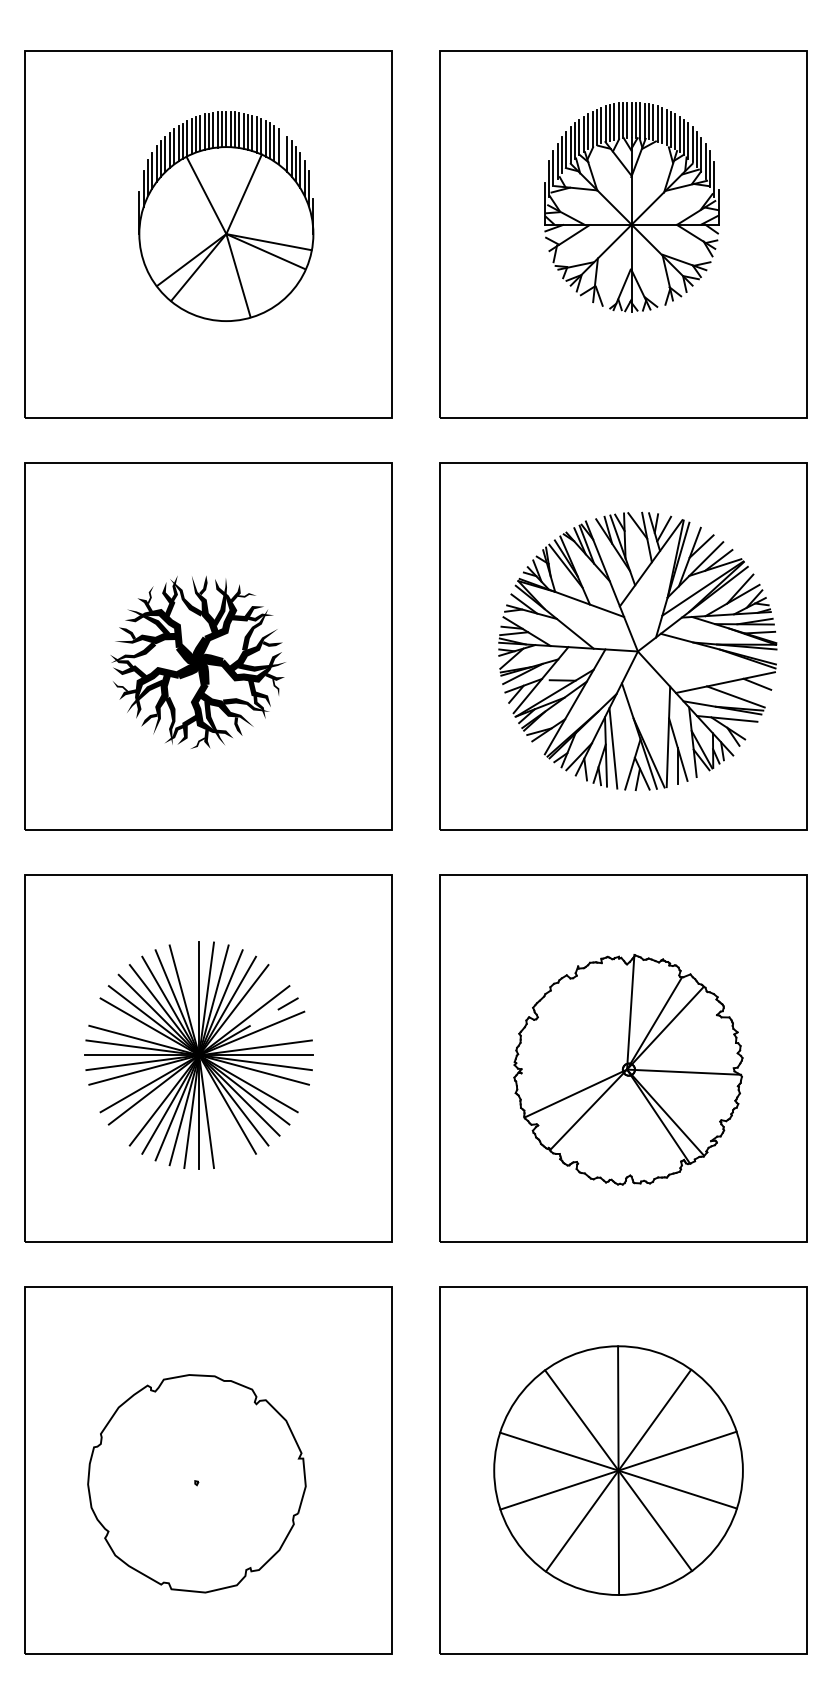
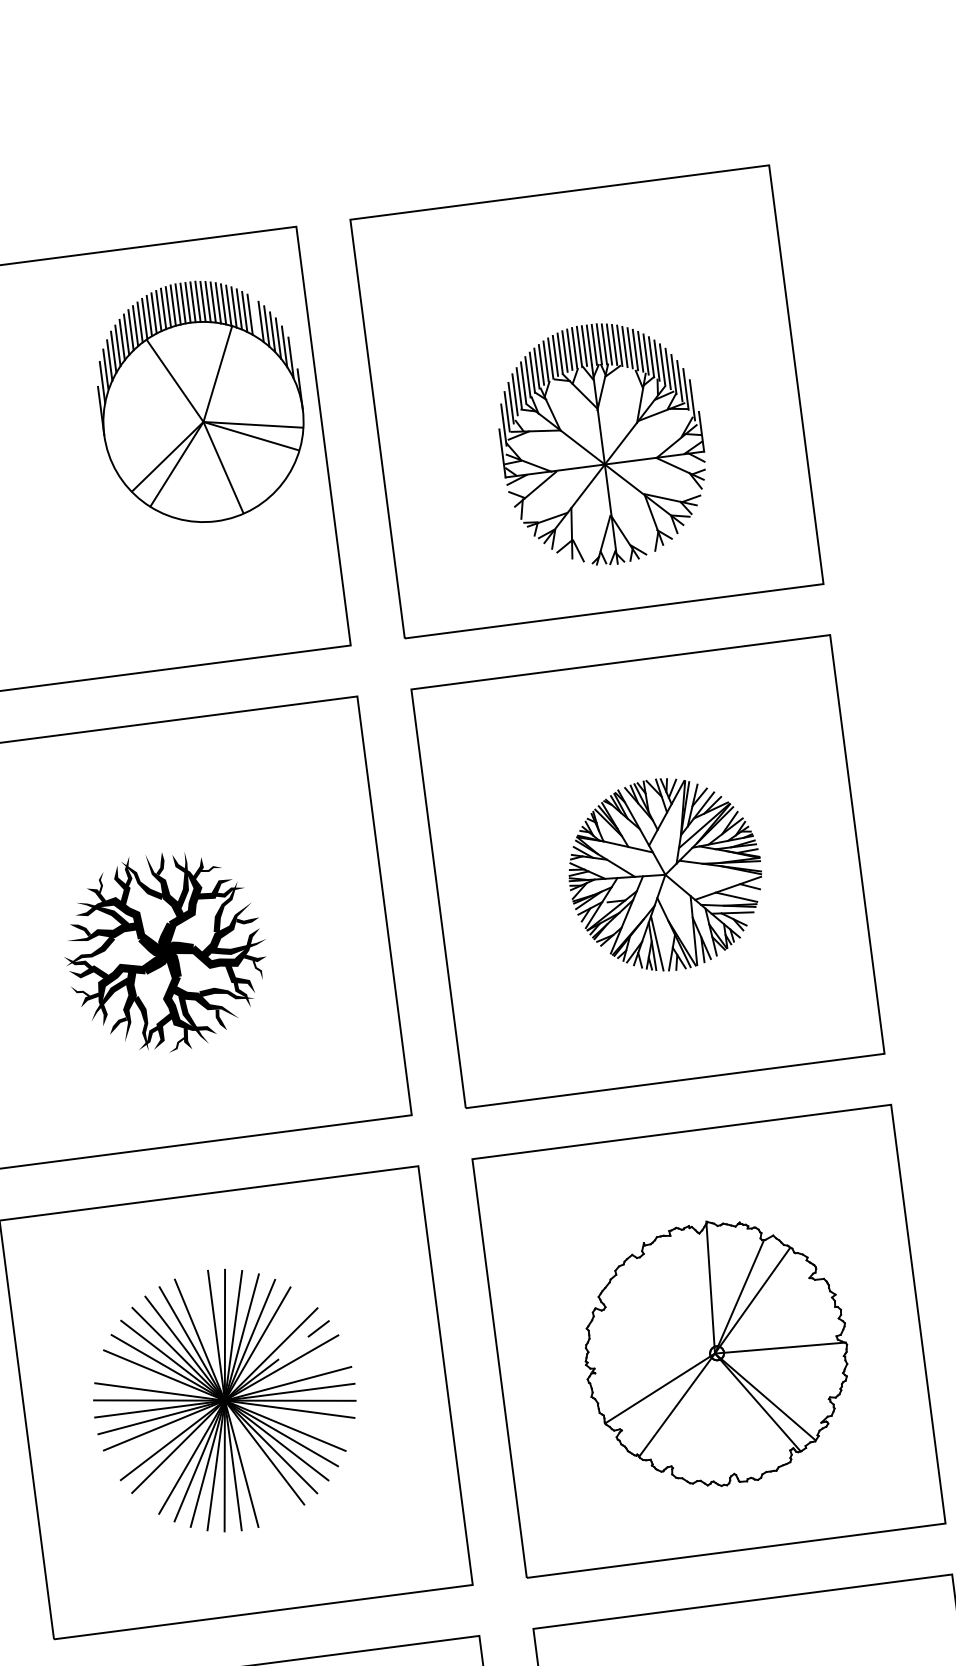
part: (631, 207) -> (602, 444), moved
part: (226, 216) -> (201, 401), moved
part: (637, 650) -> (664, 873), size x0.6

